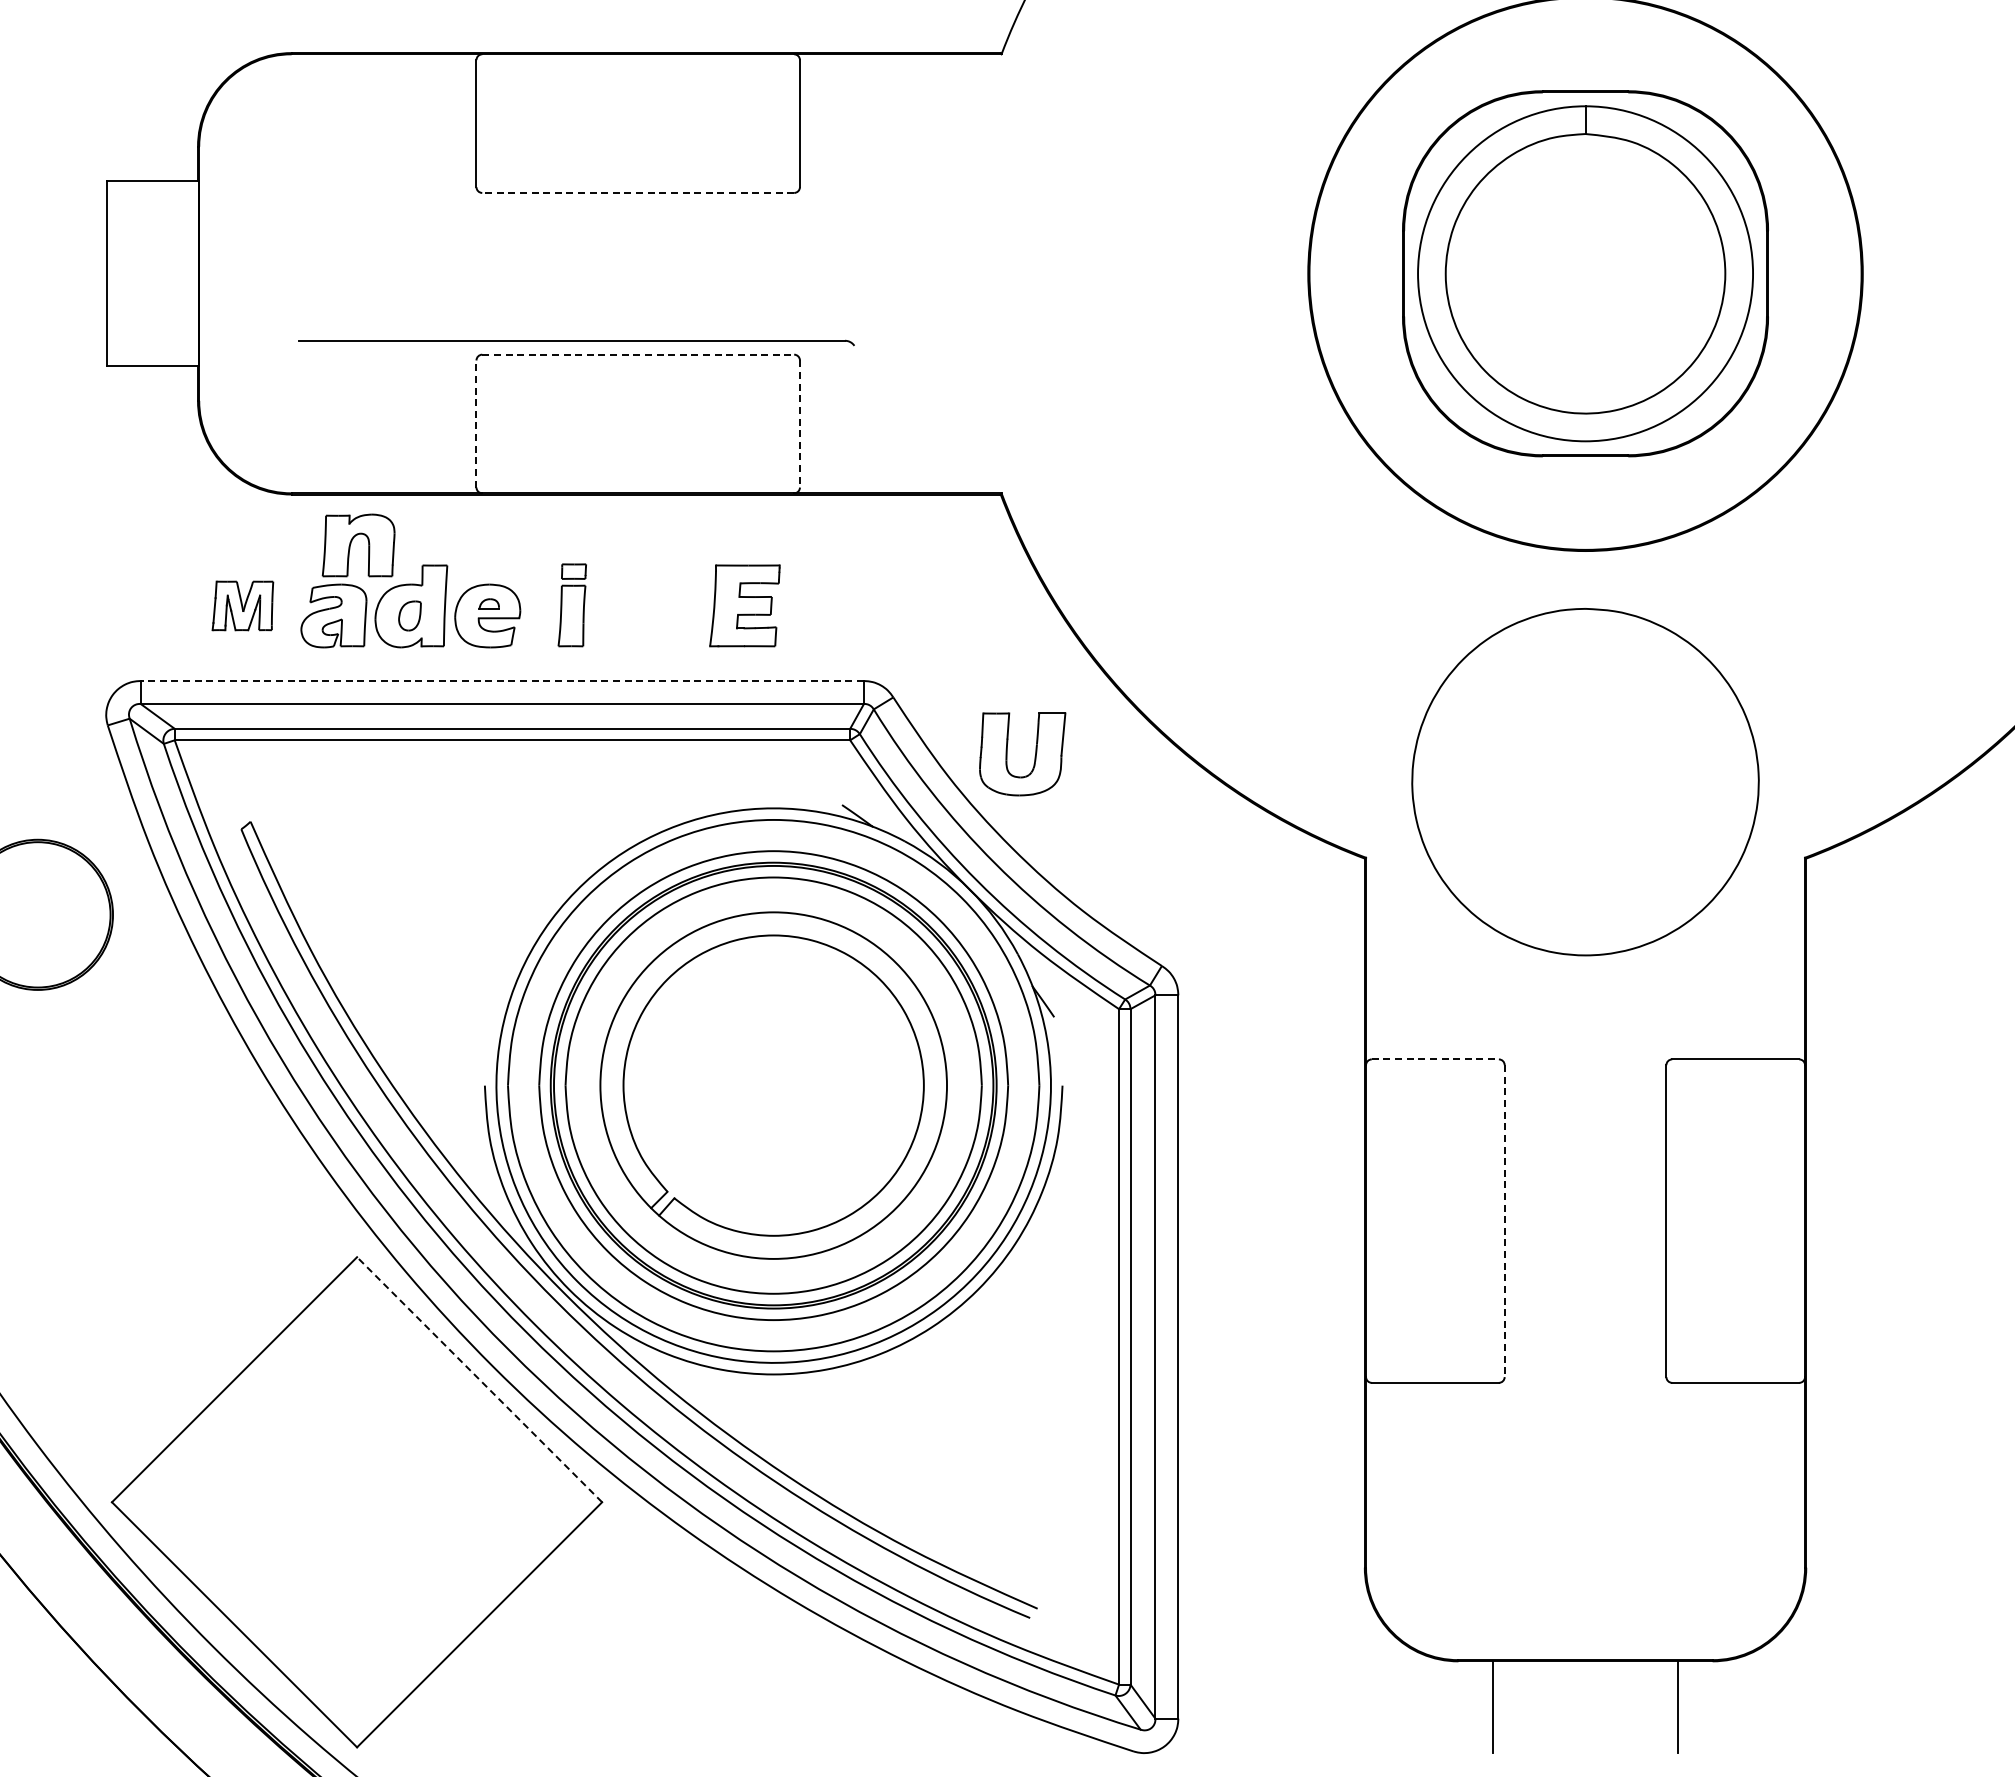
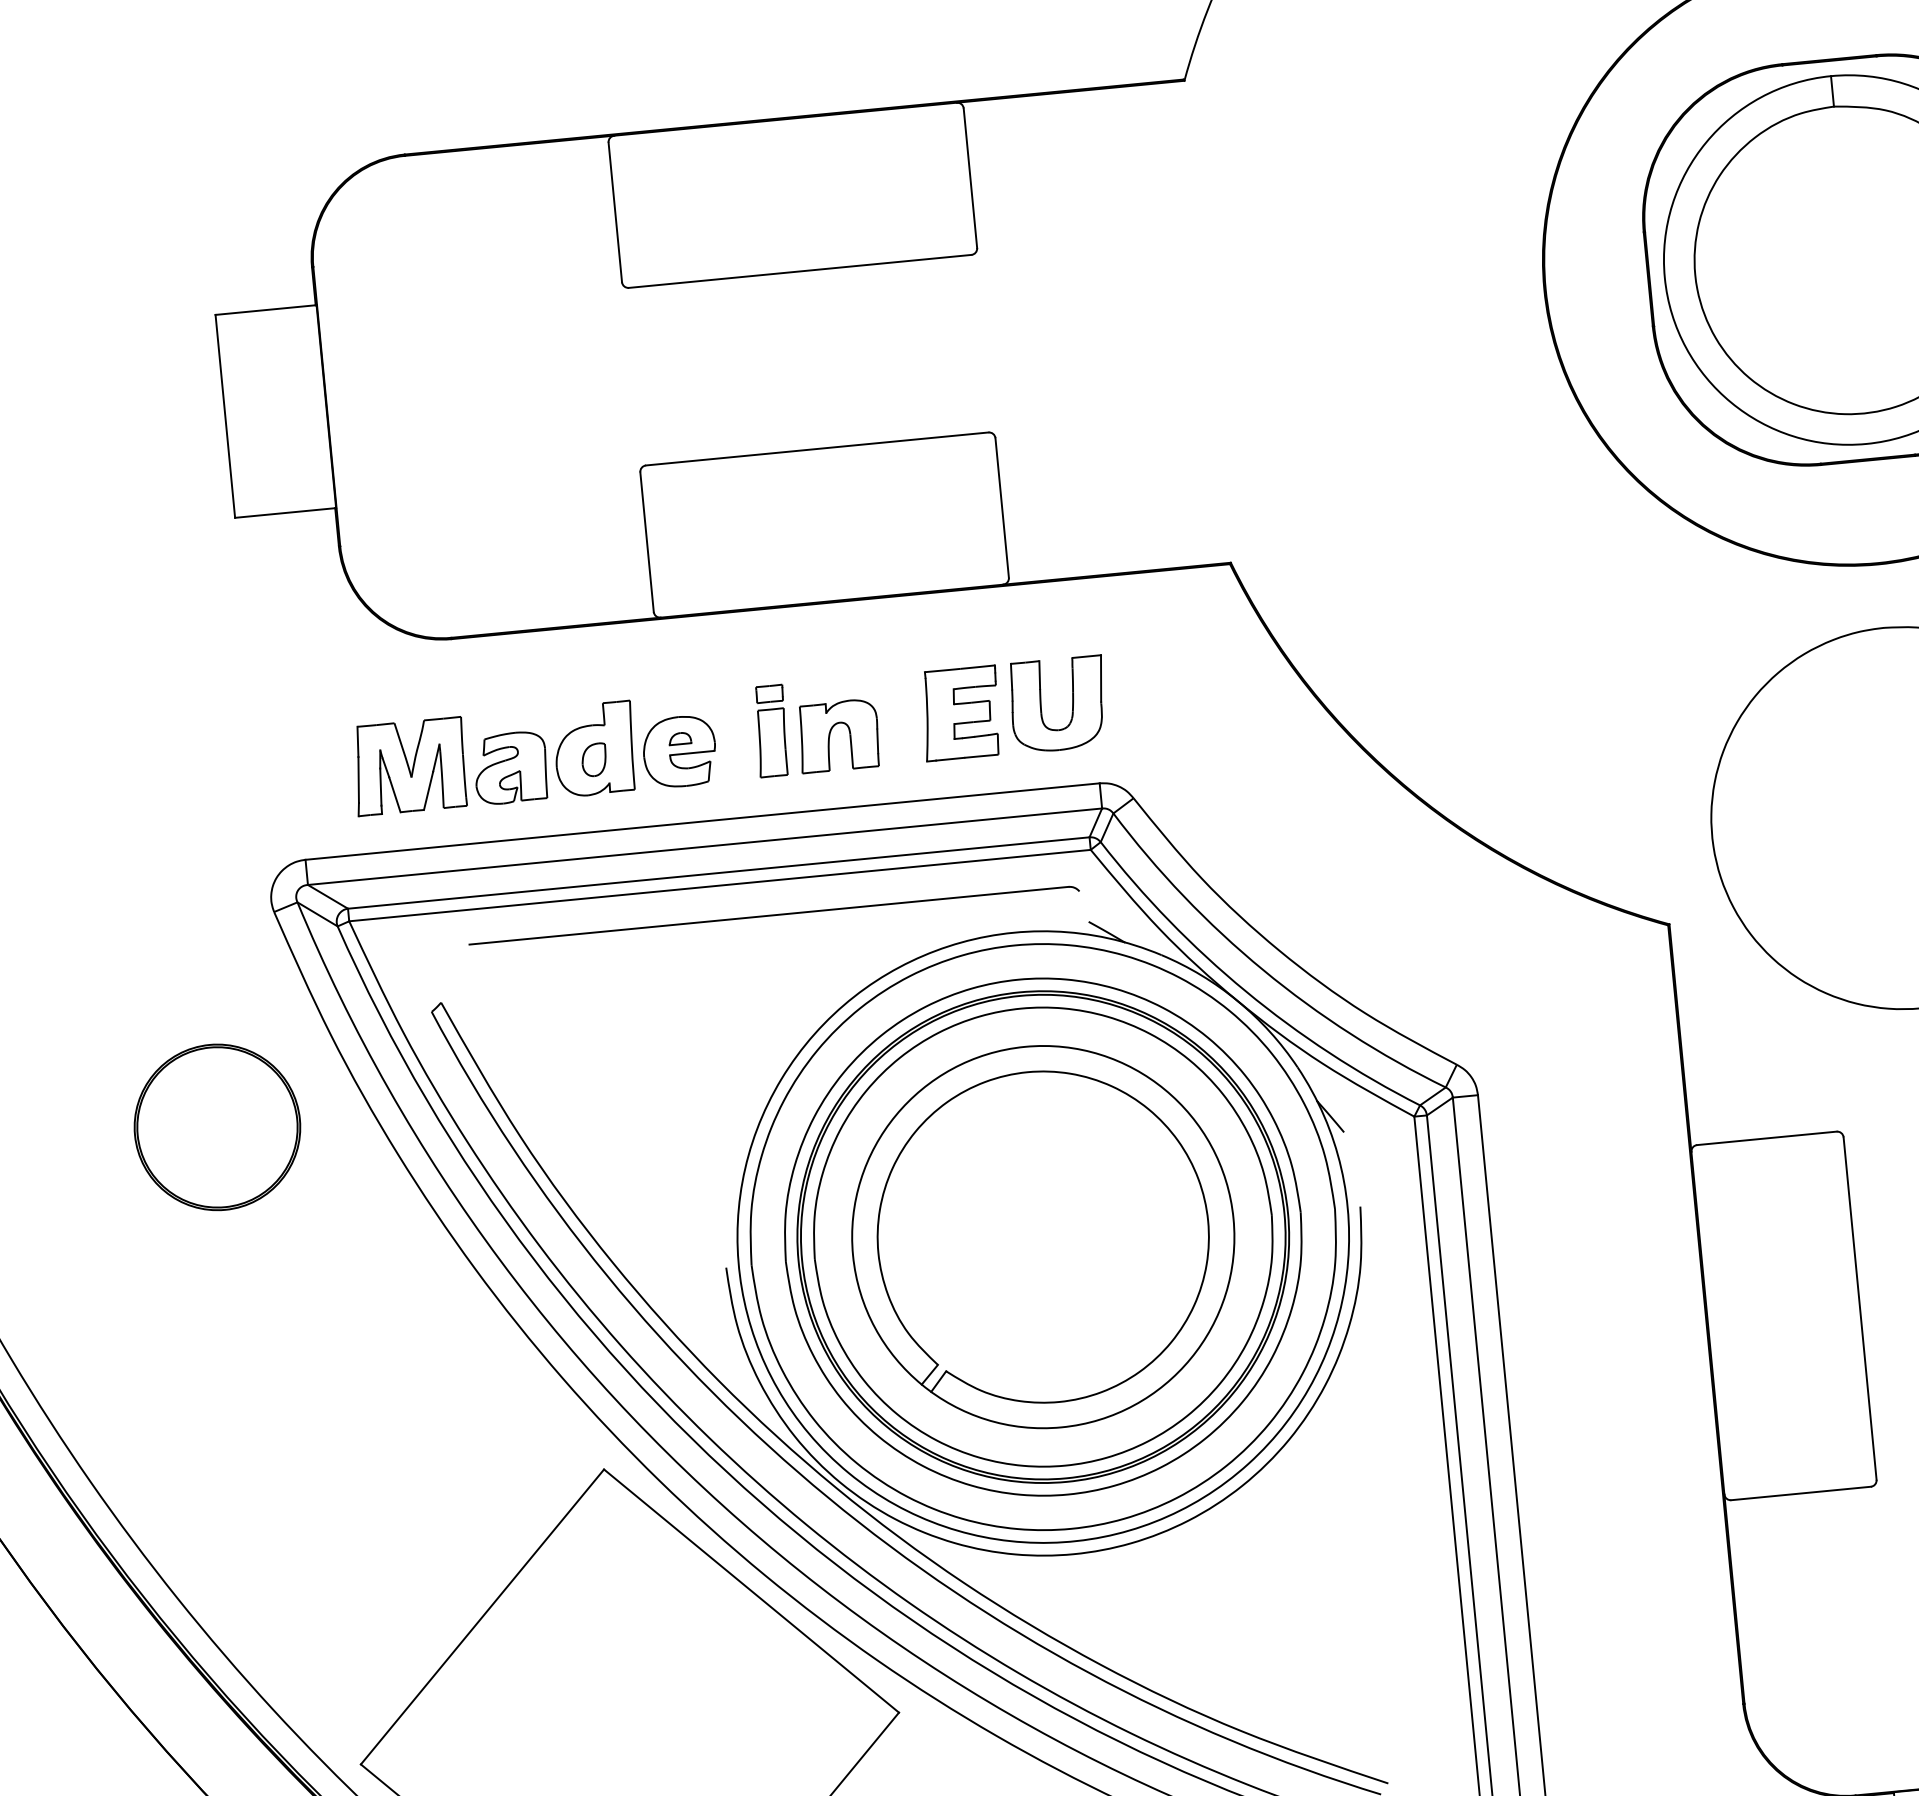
line: (638, 192) -> (800, 270), dashed -> solid
part: (576, 342) -> (774, 917), moved
line: (638, 354) -> (817, 448), dashed -> solid
line: (476, 424) -> (647, 542), dashed -> solid
line: (799, 424) -> (1001, 508), dashed -> solid
part: (351, 544) -> (830, 735), moved
part: (242, 605) -> (409, 766), size x1.67
line: (502, 681) -> (702, 822), dashed -> solid
part: (1034, 756) -> (1071, 705), moved
line: (1435, 1059) -> (1767, 1138), dashed -> solid
line: (1504, 1221) -> (1859, 1309), dashed -> solid
line: (479, 1379) -> (751, 1590), dashed -> solid

